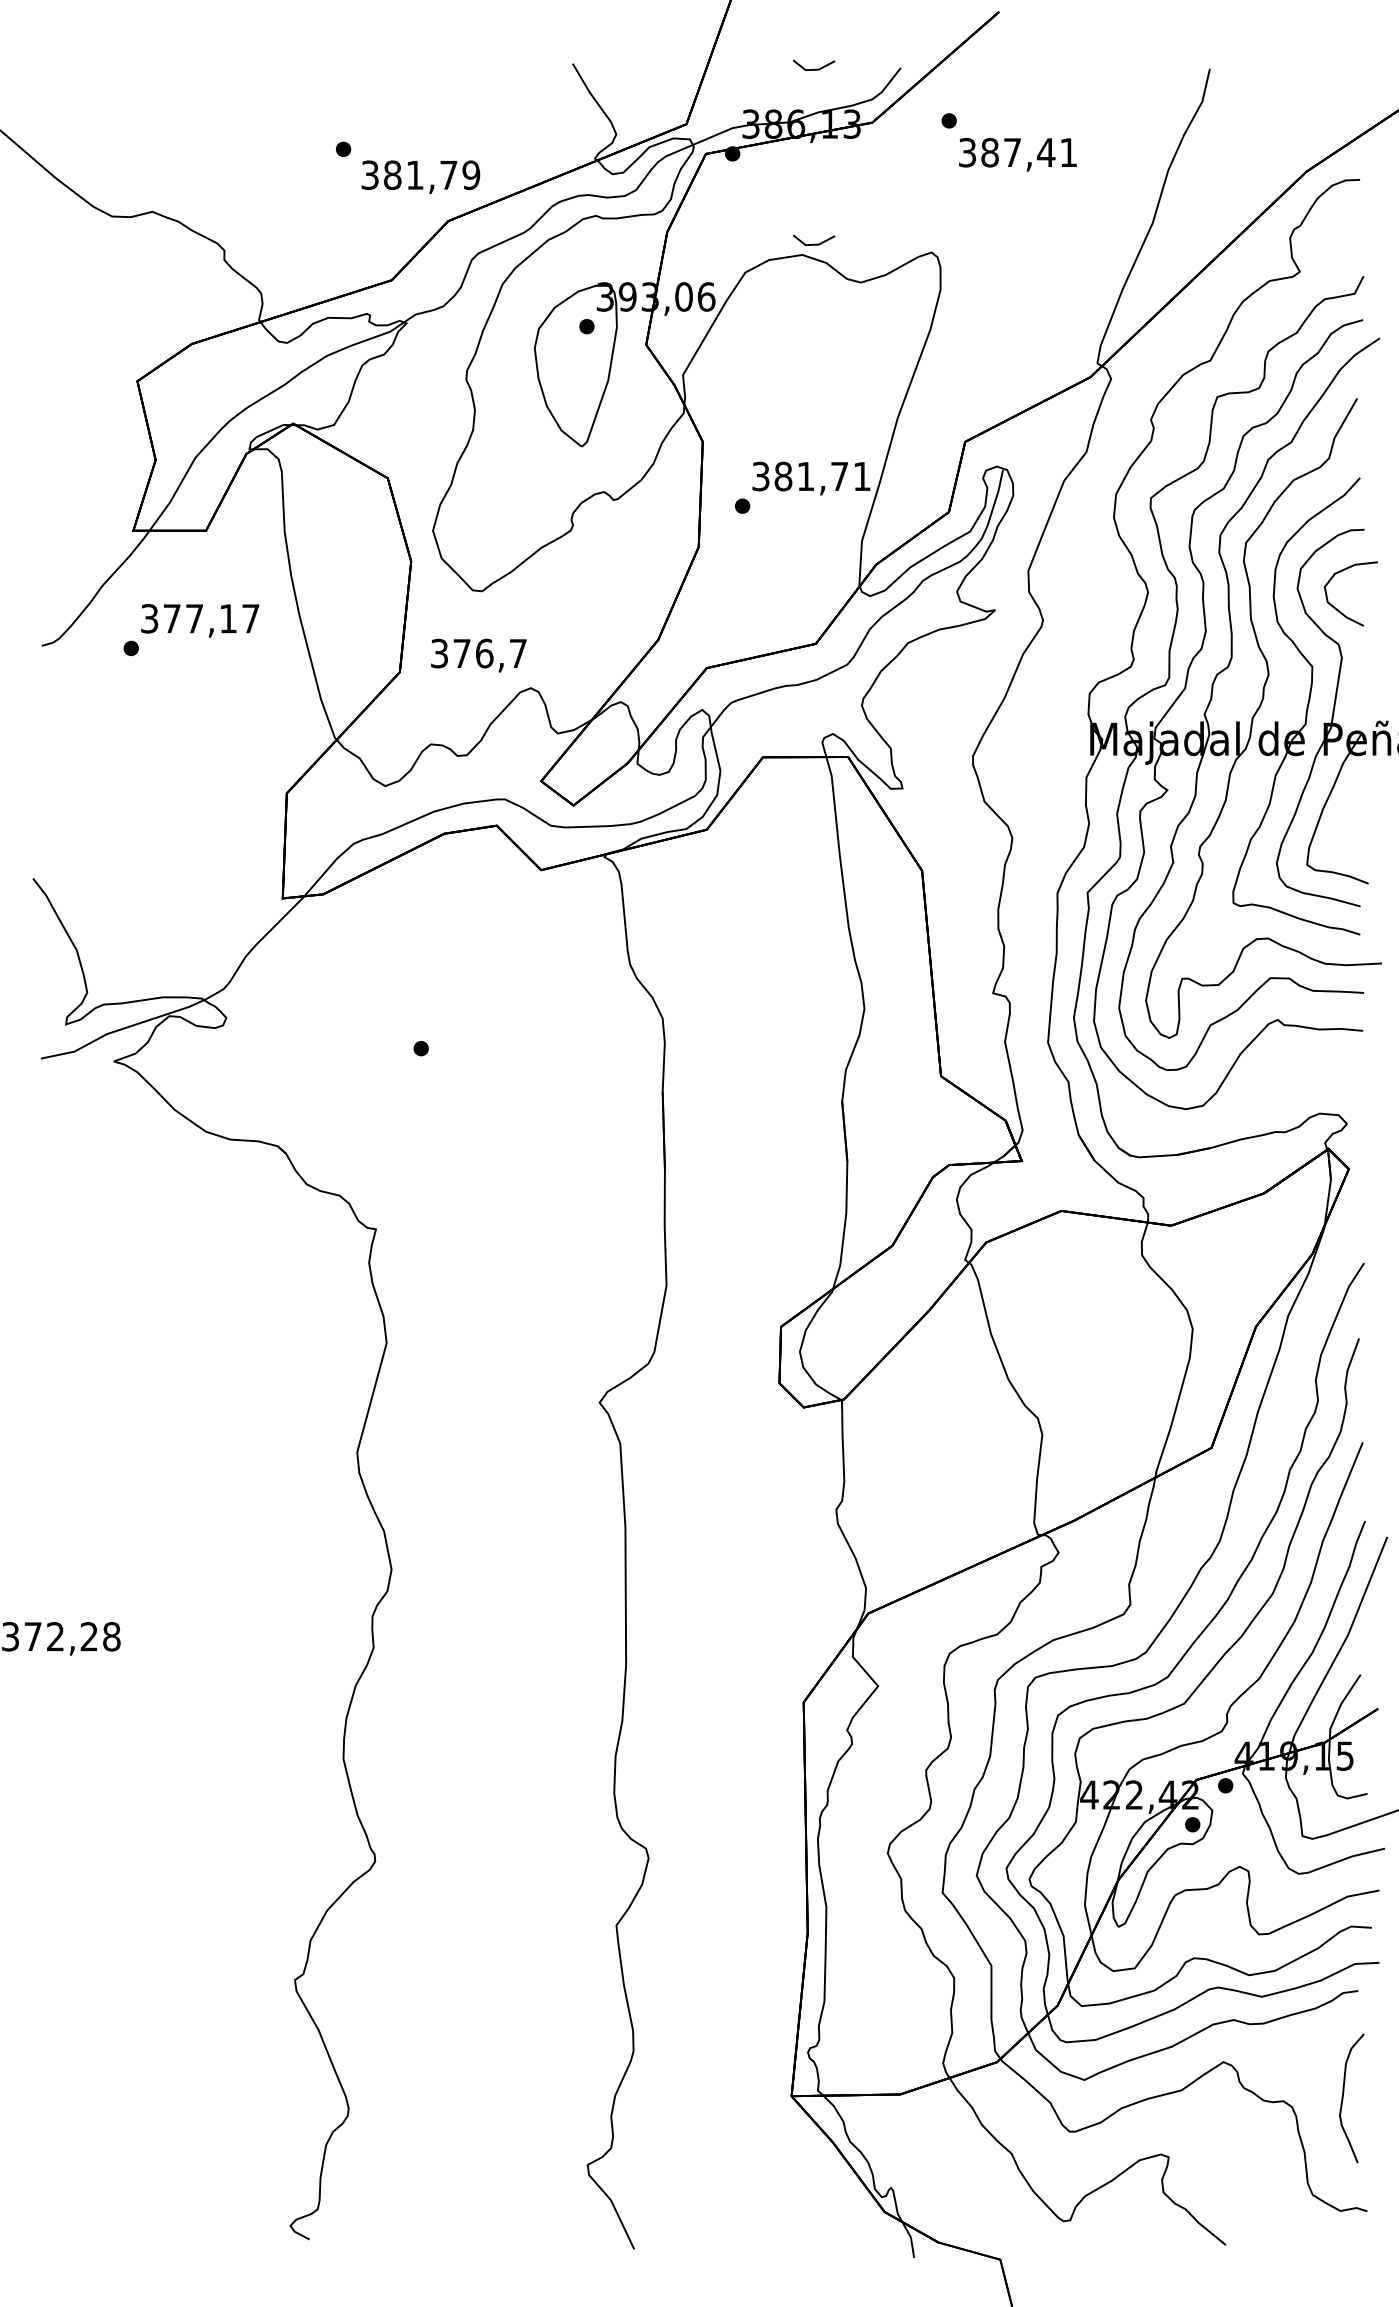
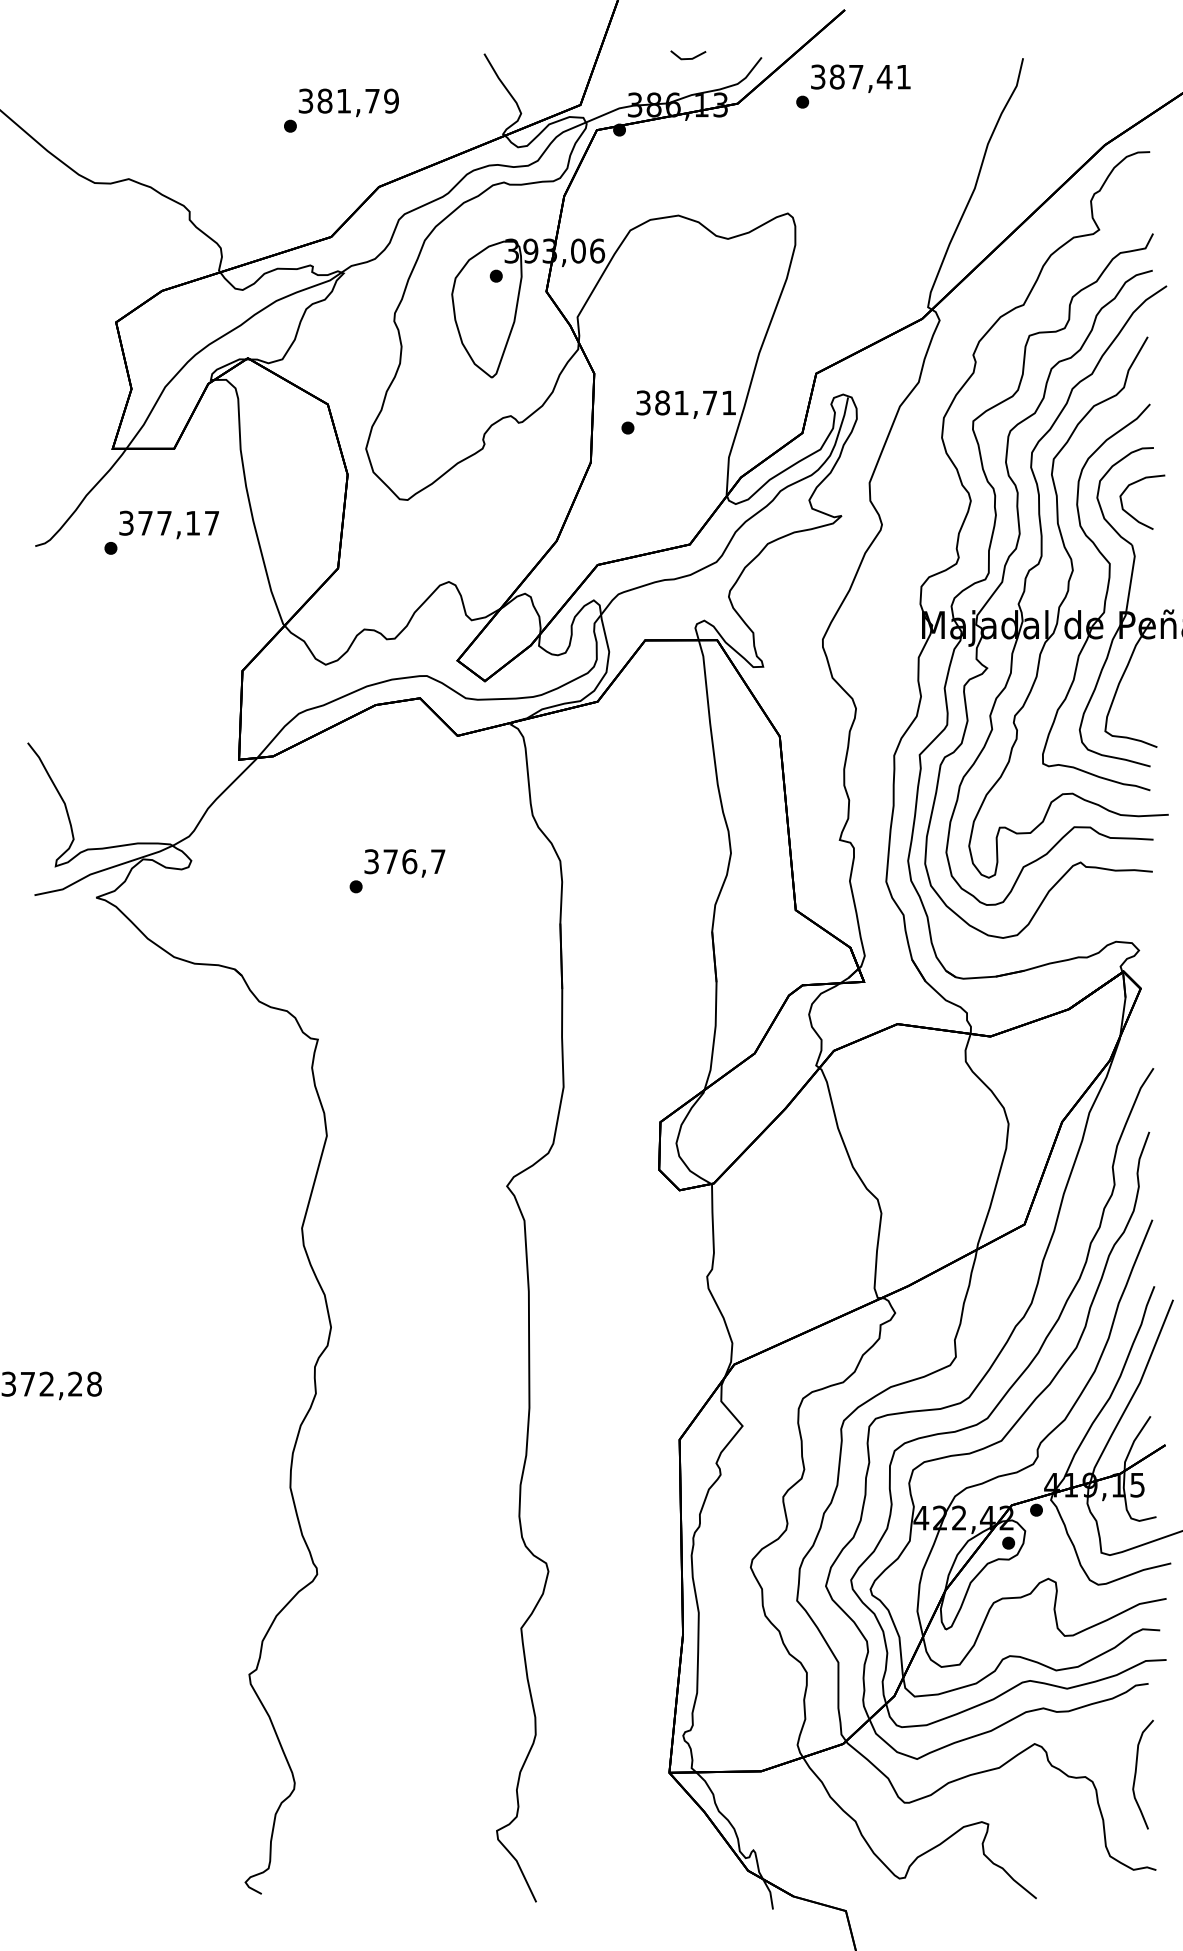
text: (1017, 154) -> (860, 78), moved
text: (420, 176) -> (348, 102), moved
line: (814, 244) -> (688, 206), removed
text: (478, 655) -> (404, 863), moved

